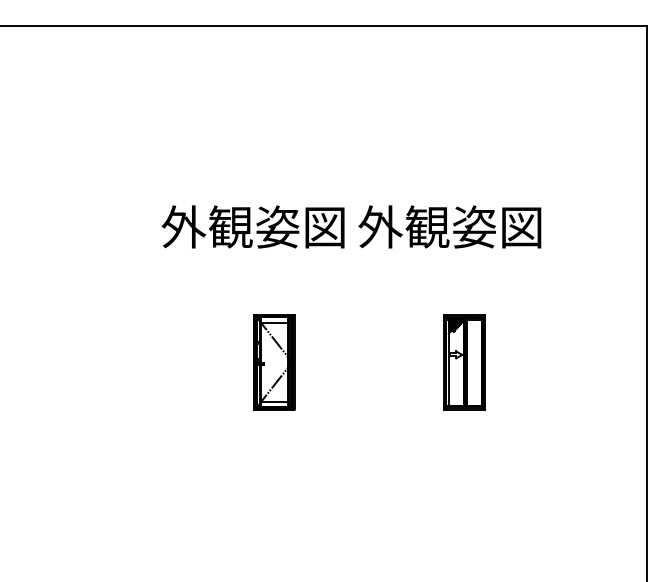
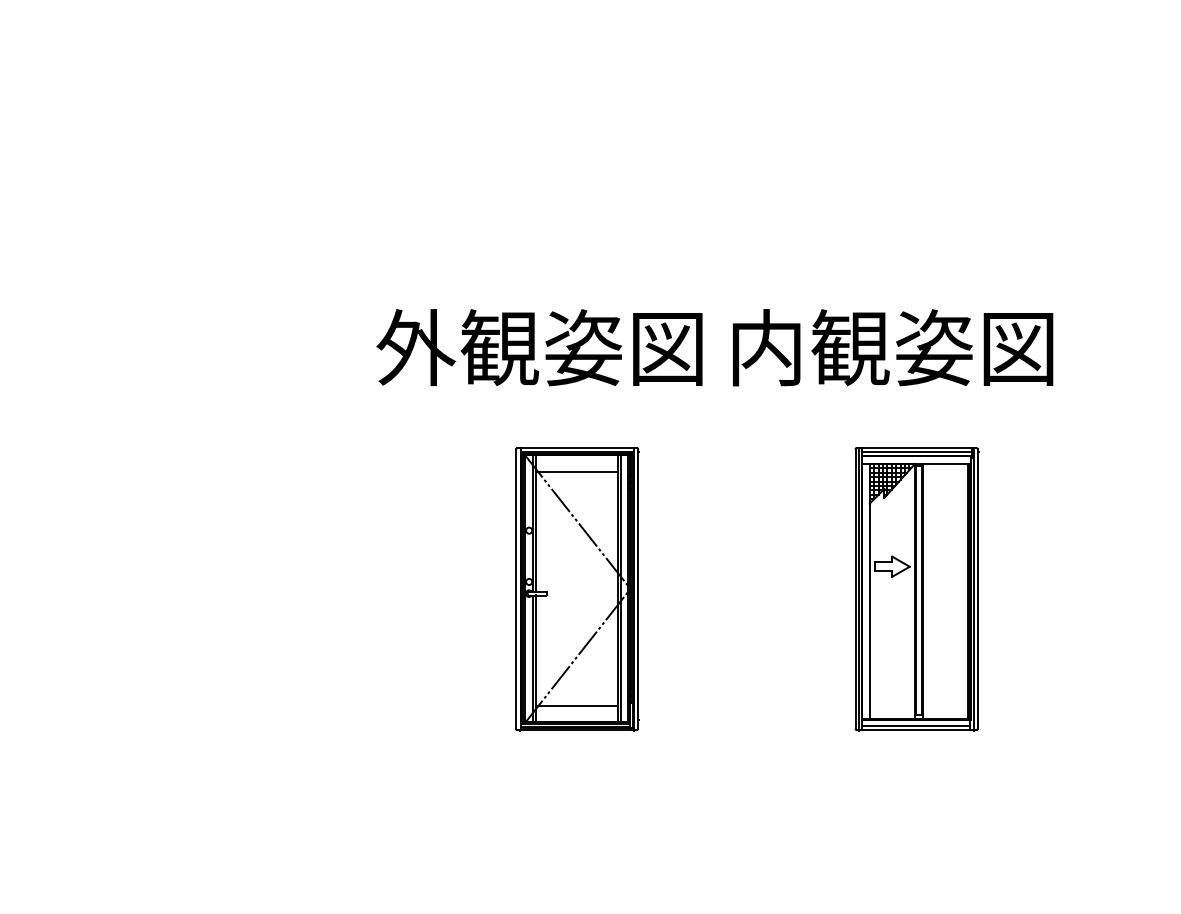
text: (380, 226) -> (766, 346), 外観姿図 -> 内観姿図
part: (274, 362) -> (577, 589), size x1.67
part: (464, 362) -> (916, 589), size x1.67

